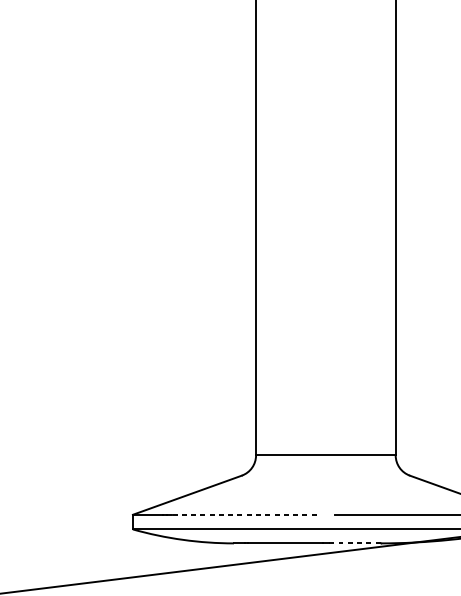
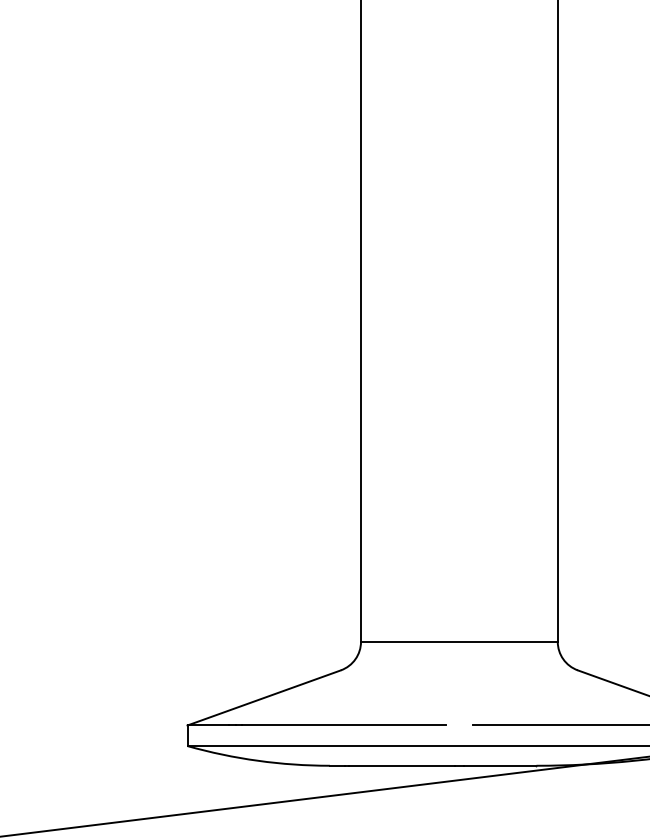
line: (244, 514) -> (344, 725), dashed -> solid
line: (354, 543) -> (499, 765), dashed -> solid

